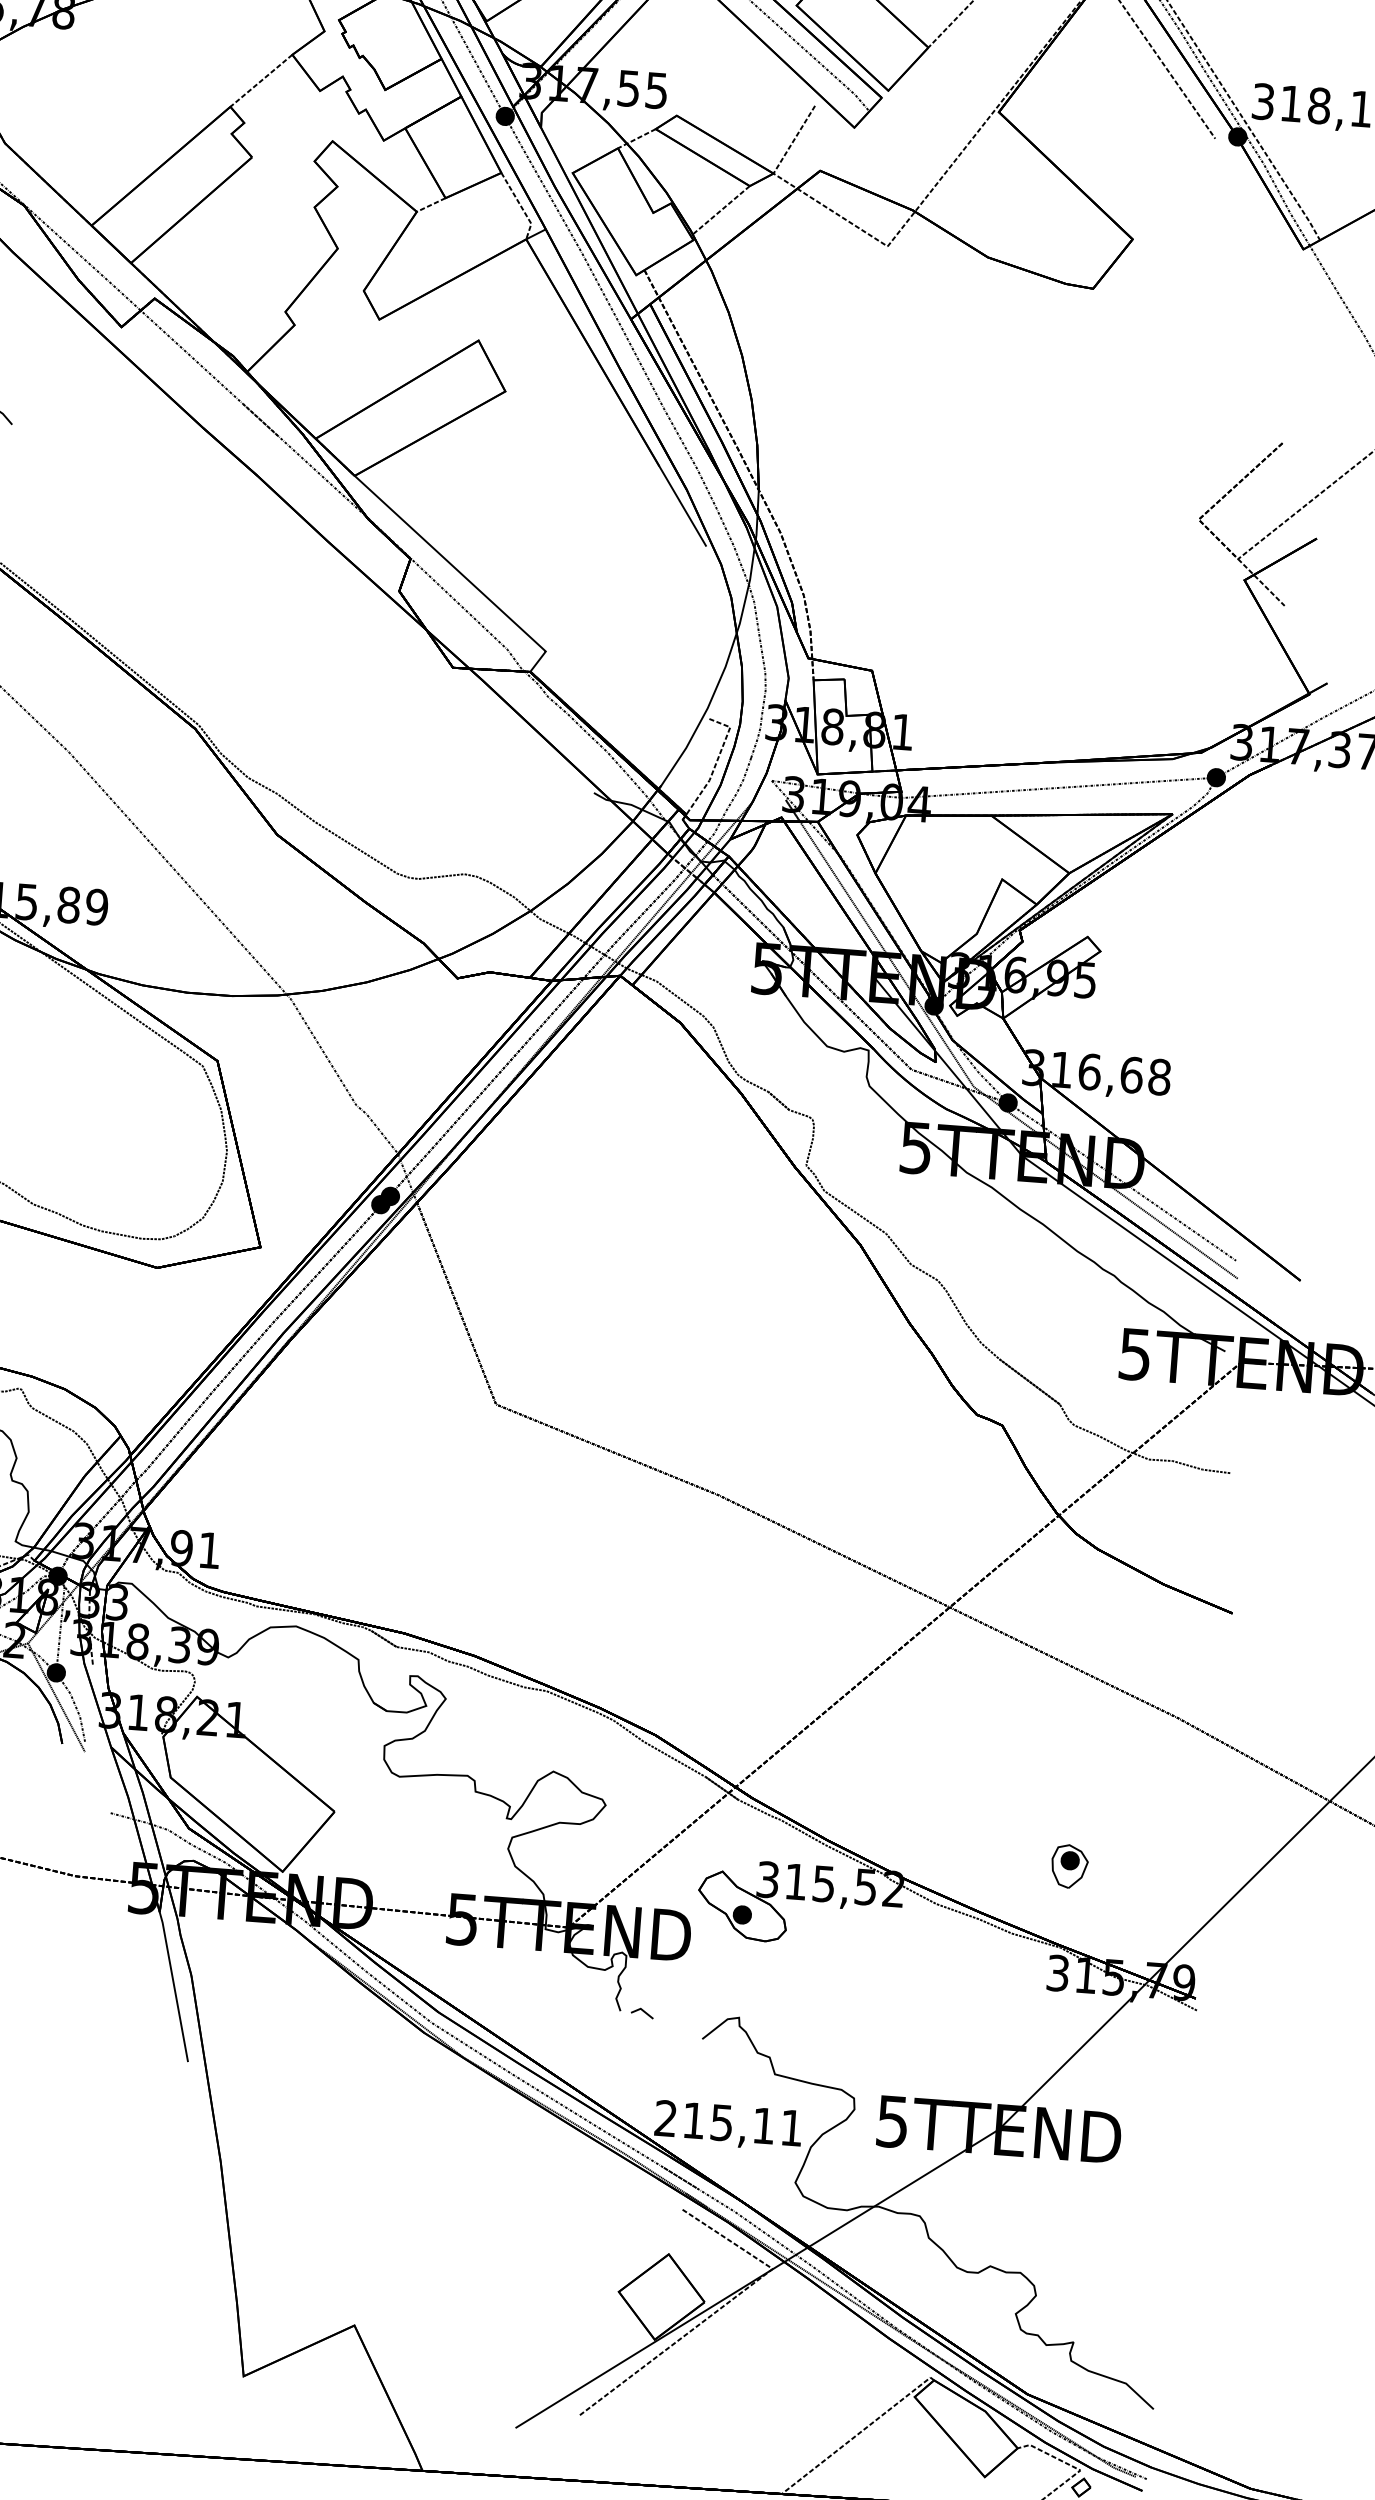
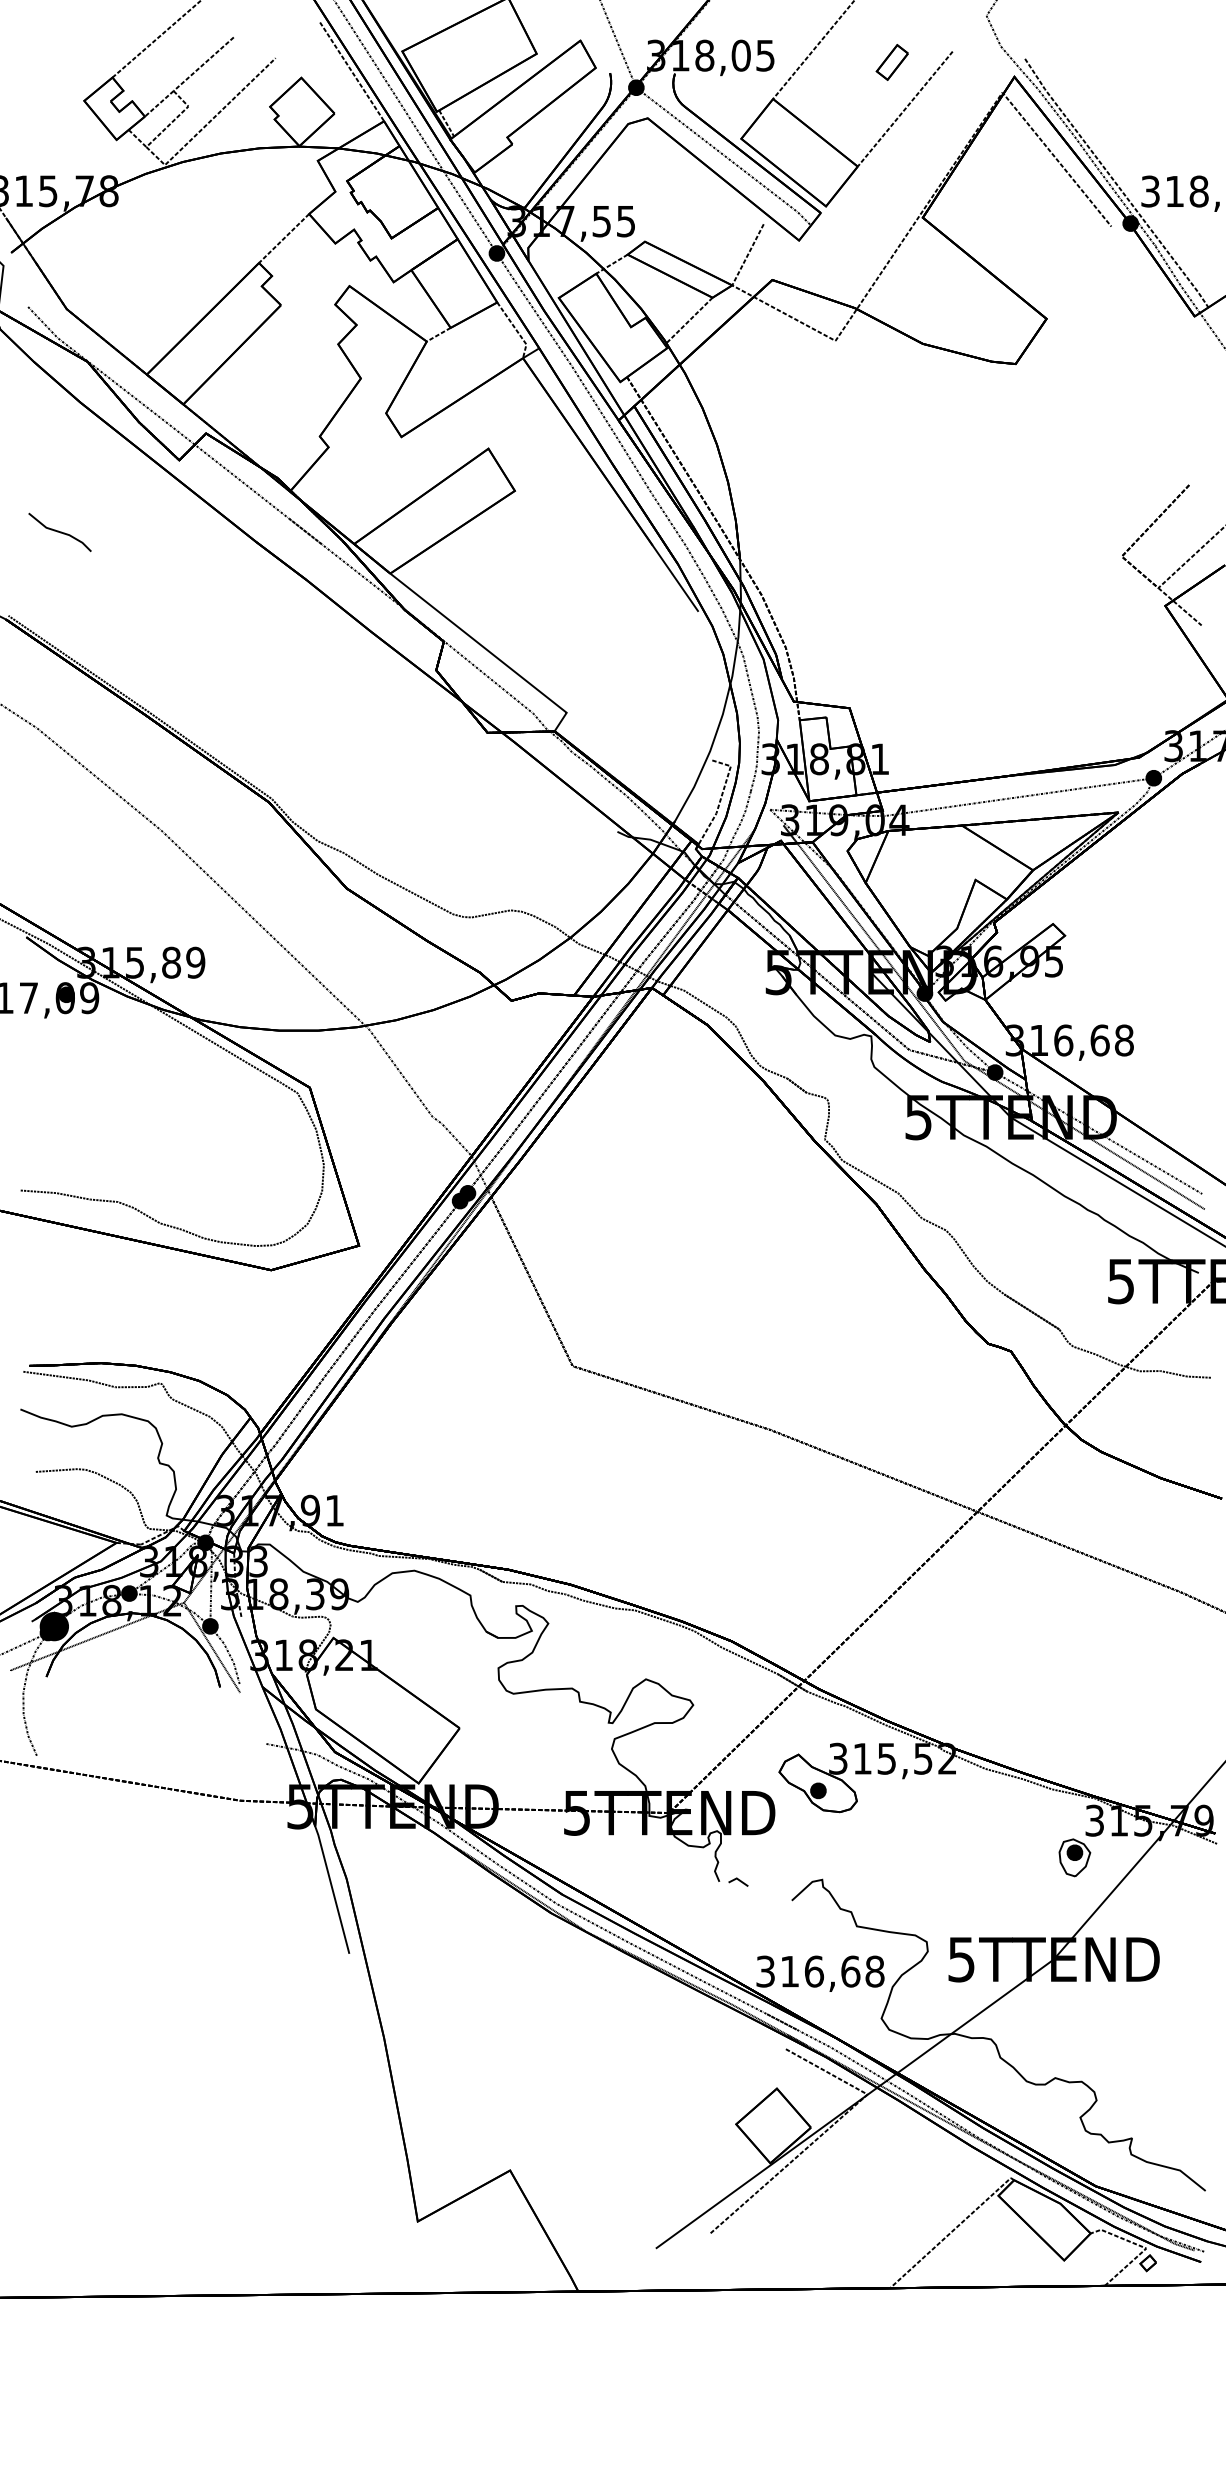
part: (1069, 1866) -> (1074, 1857), moved
text: (729, 2123) -> (820, 1971), 215,11 -> 316,68

